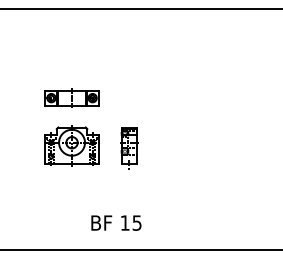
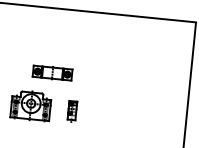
part: (71, 97) -> (52, 72), moved
part: (129, 148) -> (72, 112), size x0.7

